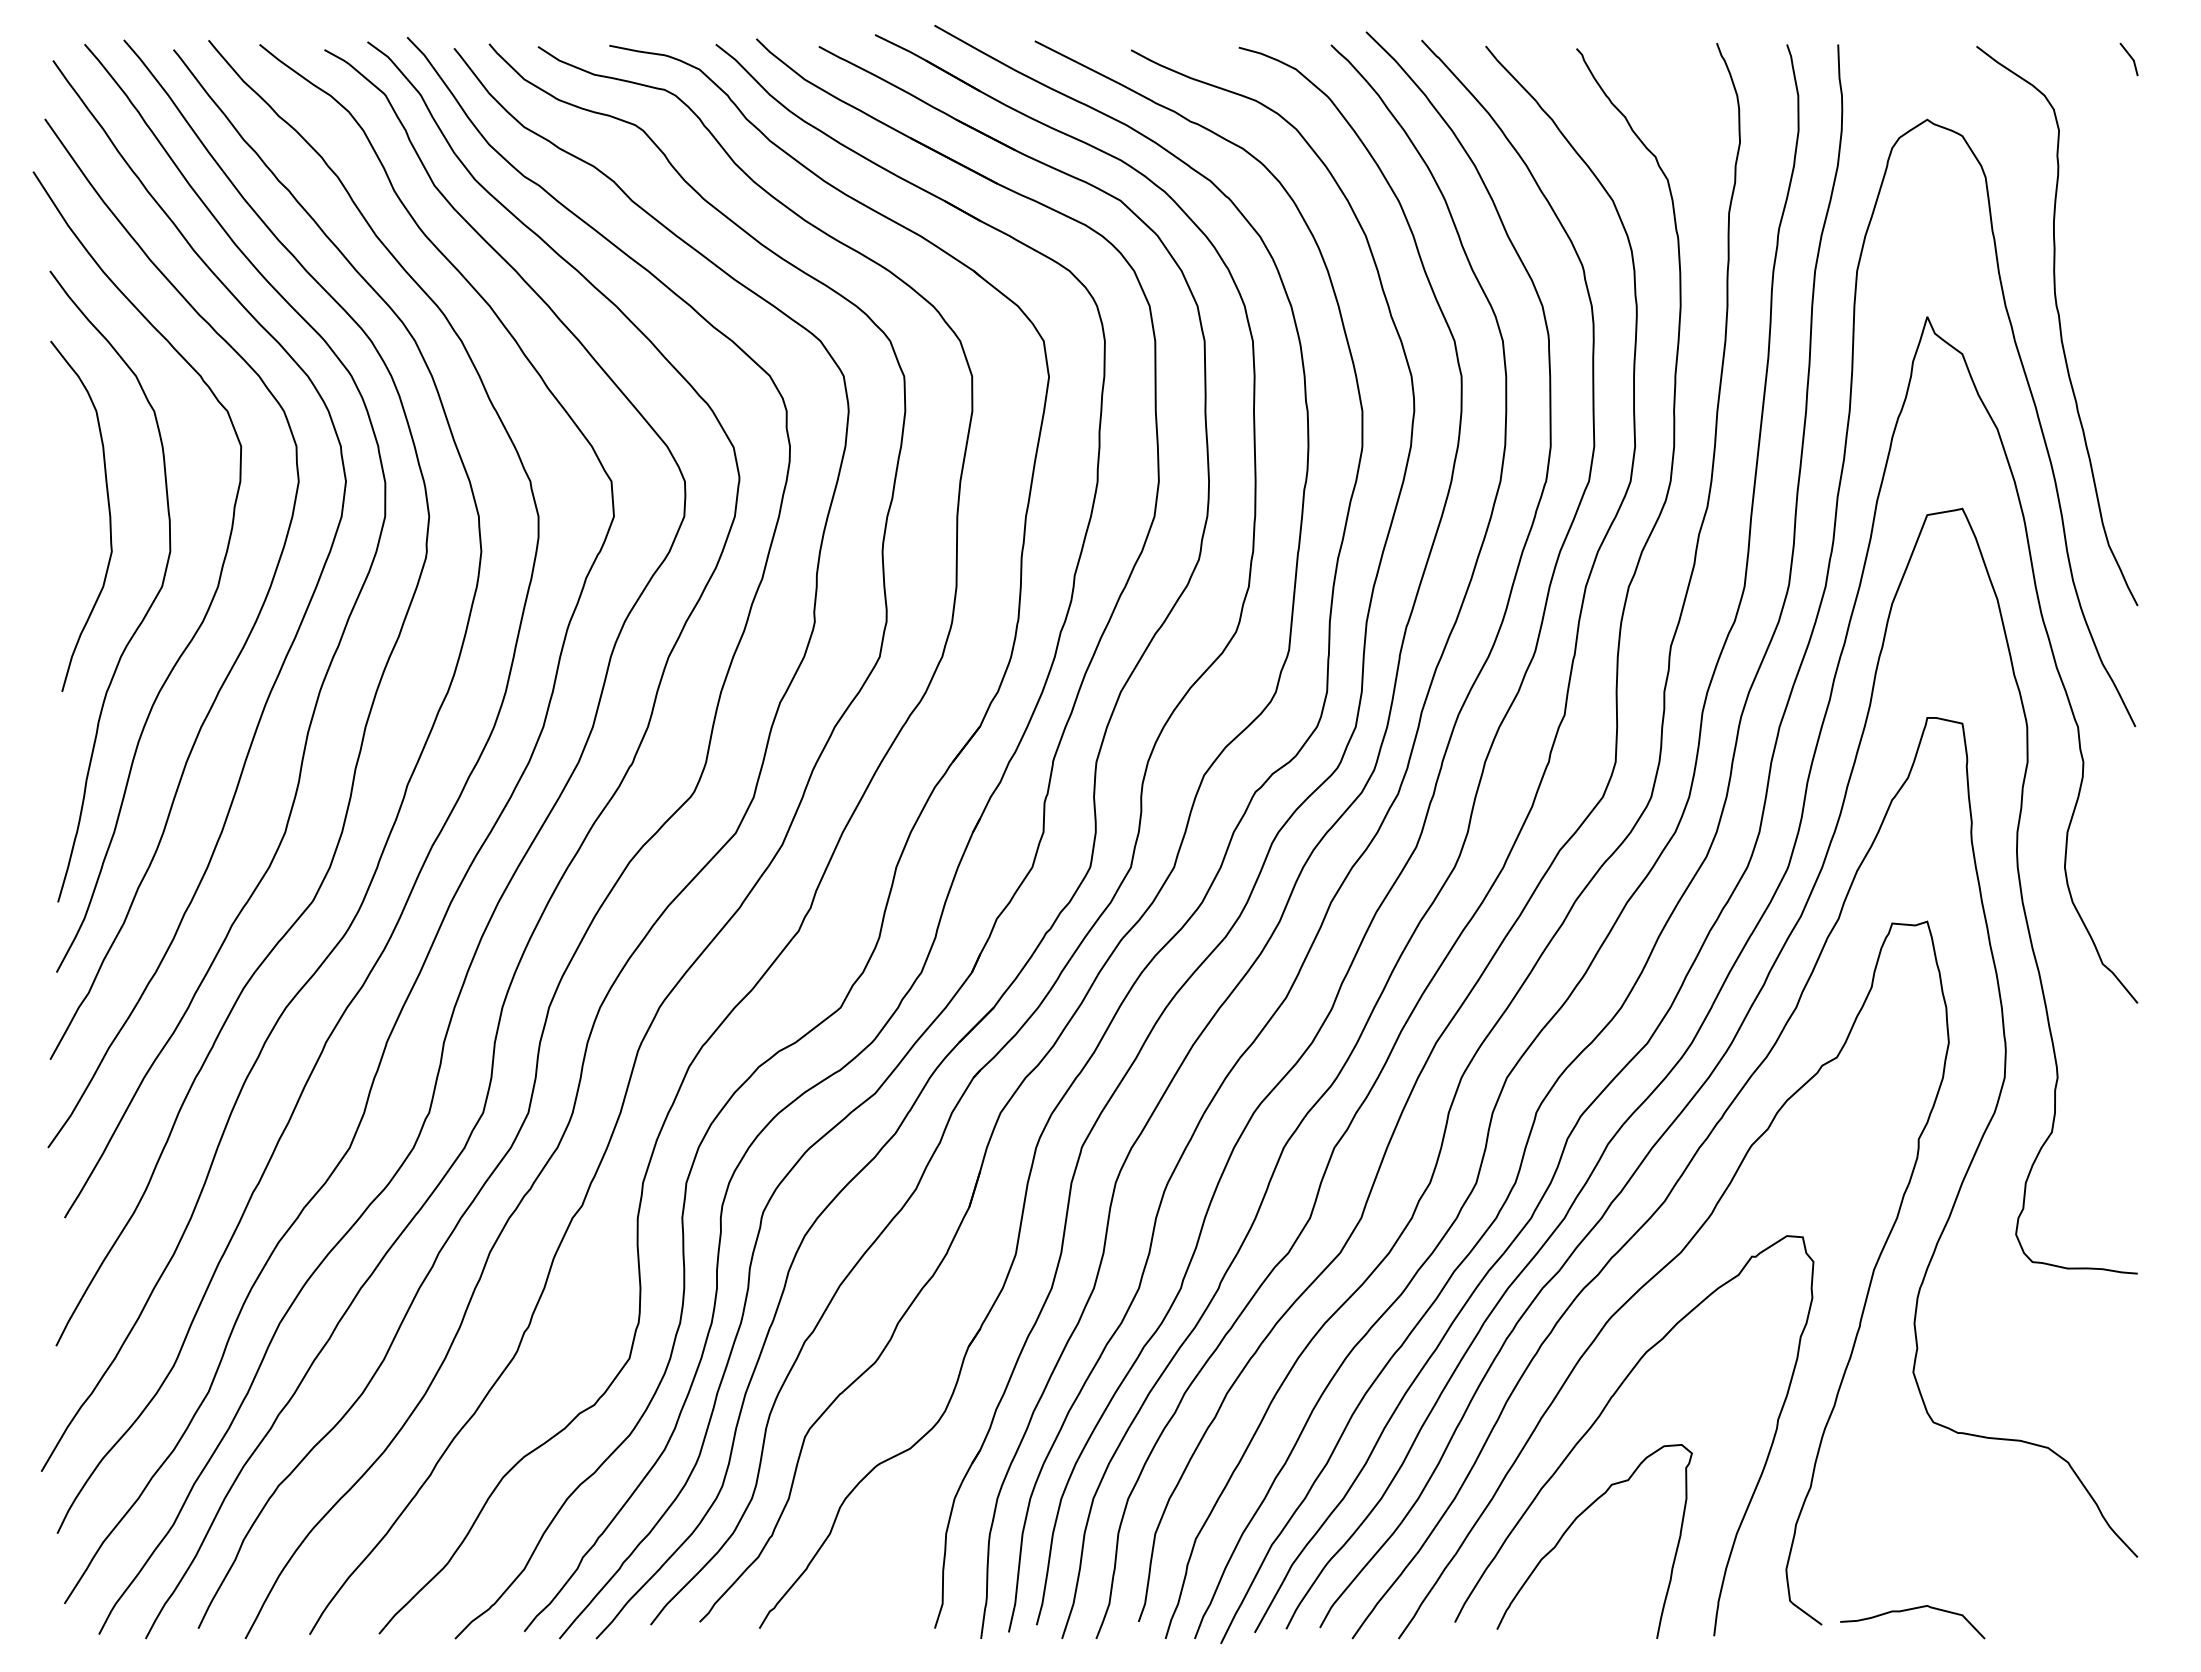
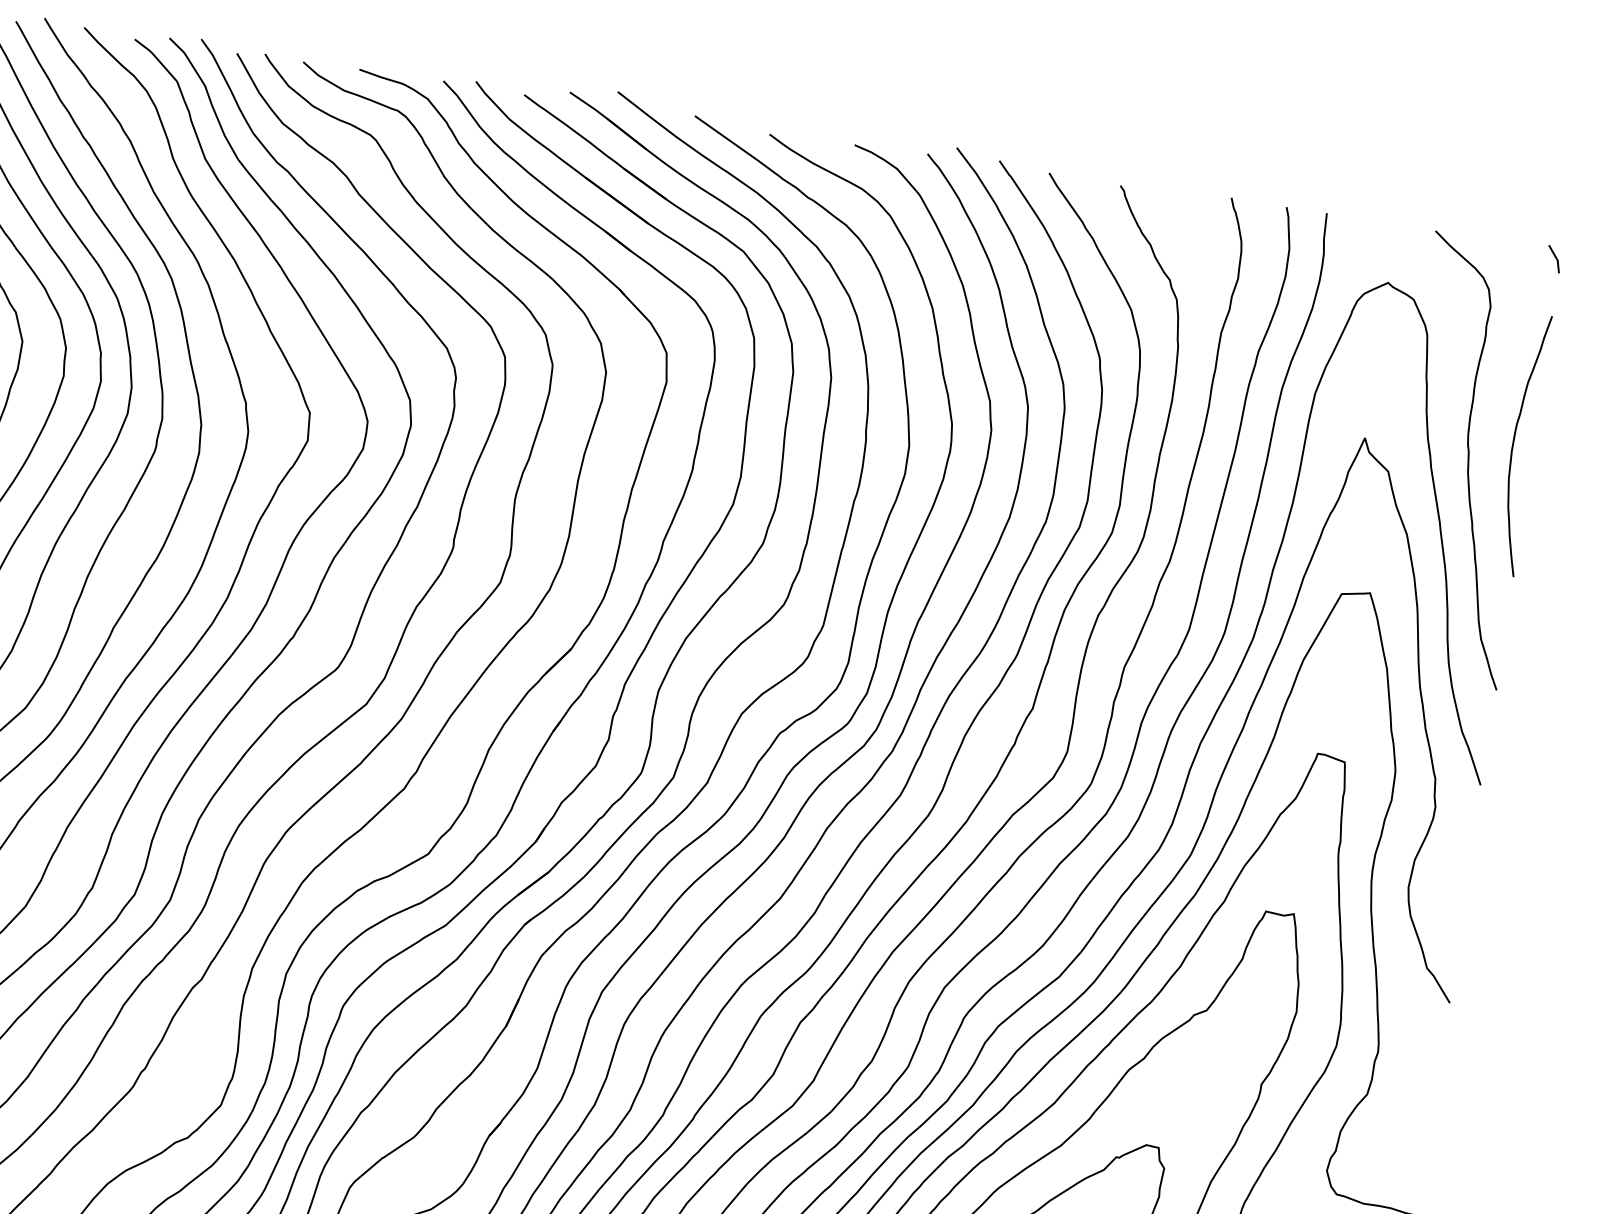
curve: (2113, 296) -> (1513, 443), added

